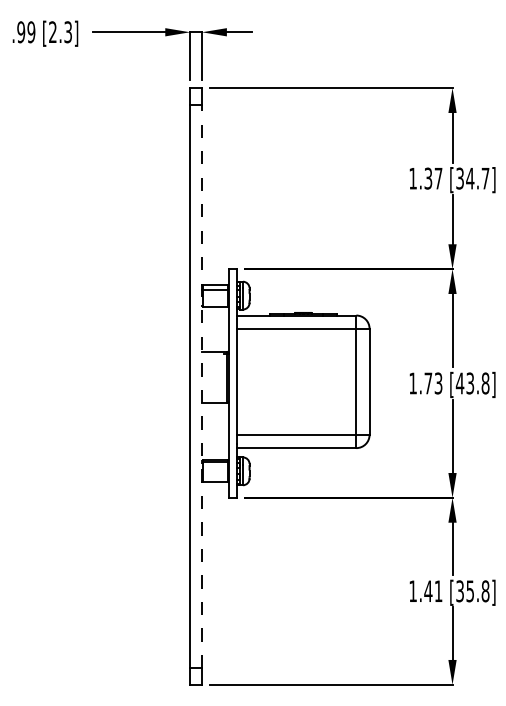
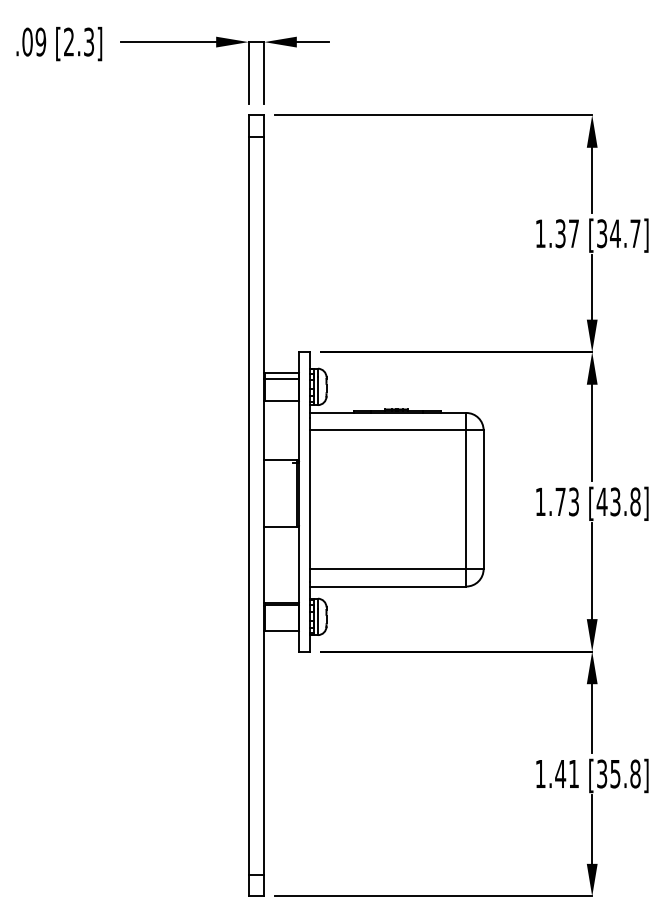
text: (21, 32) -> (27, 42), .99 -> .09
line: (202, 386) -> (264, 505), dashed -> solid

